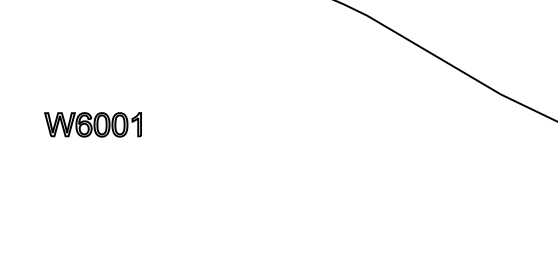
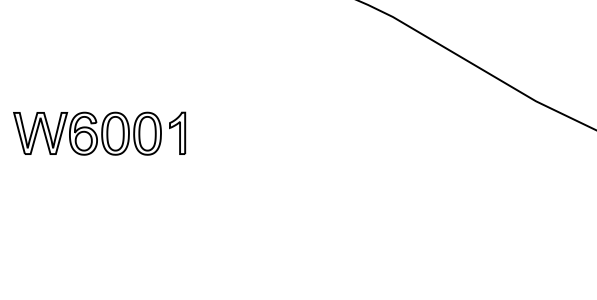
part: (92, 124) -> (98, 133), size x1.67

